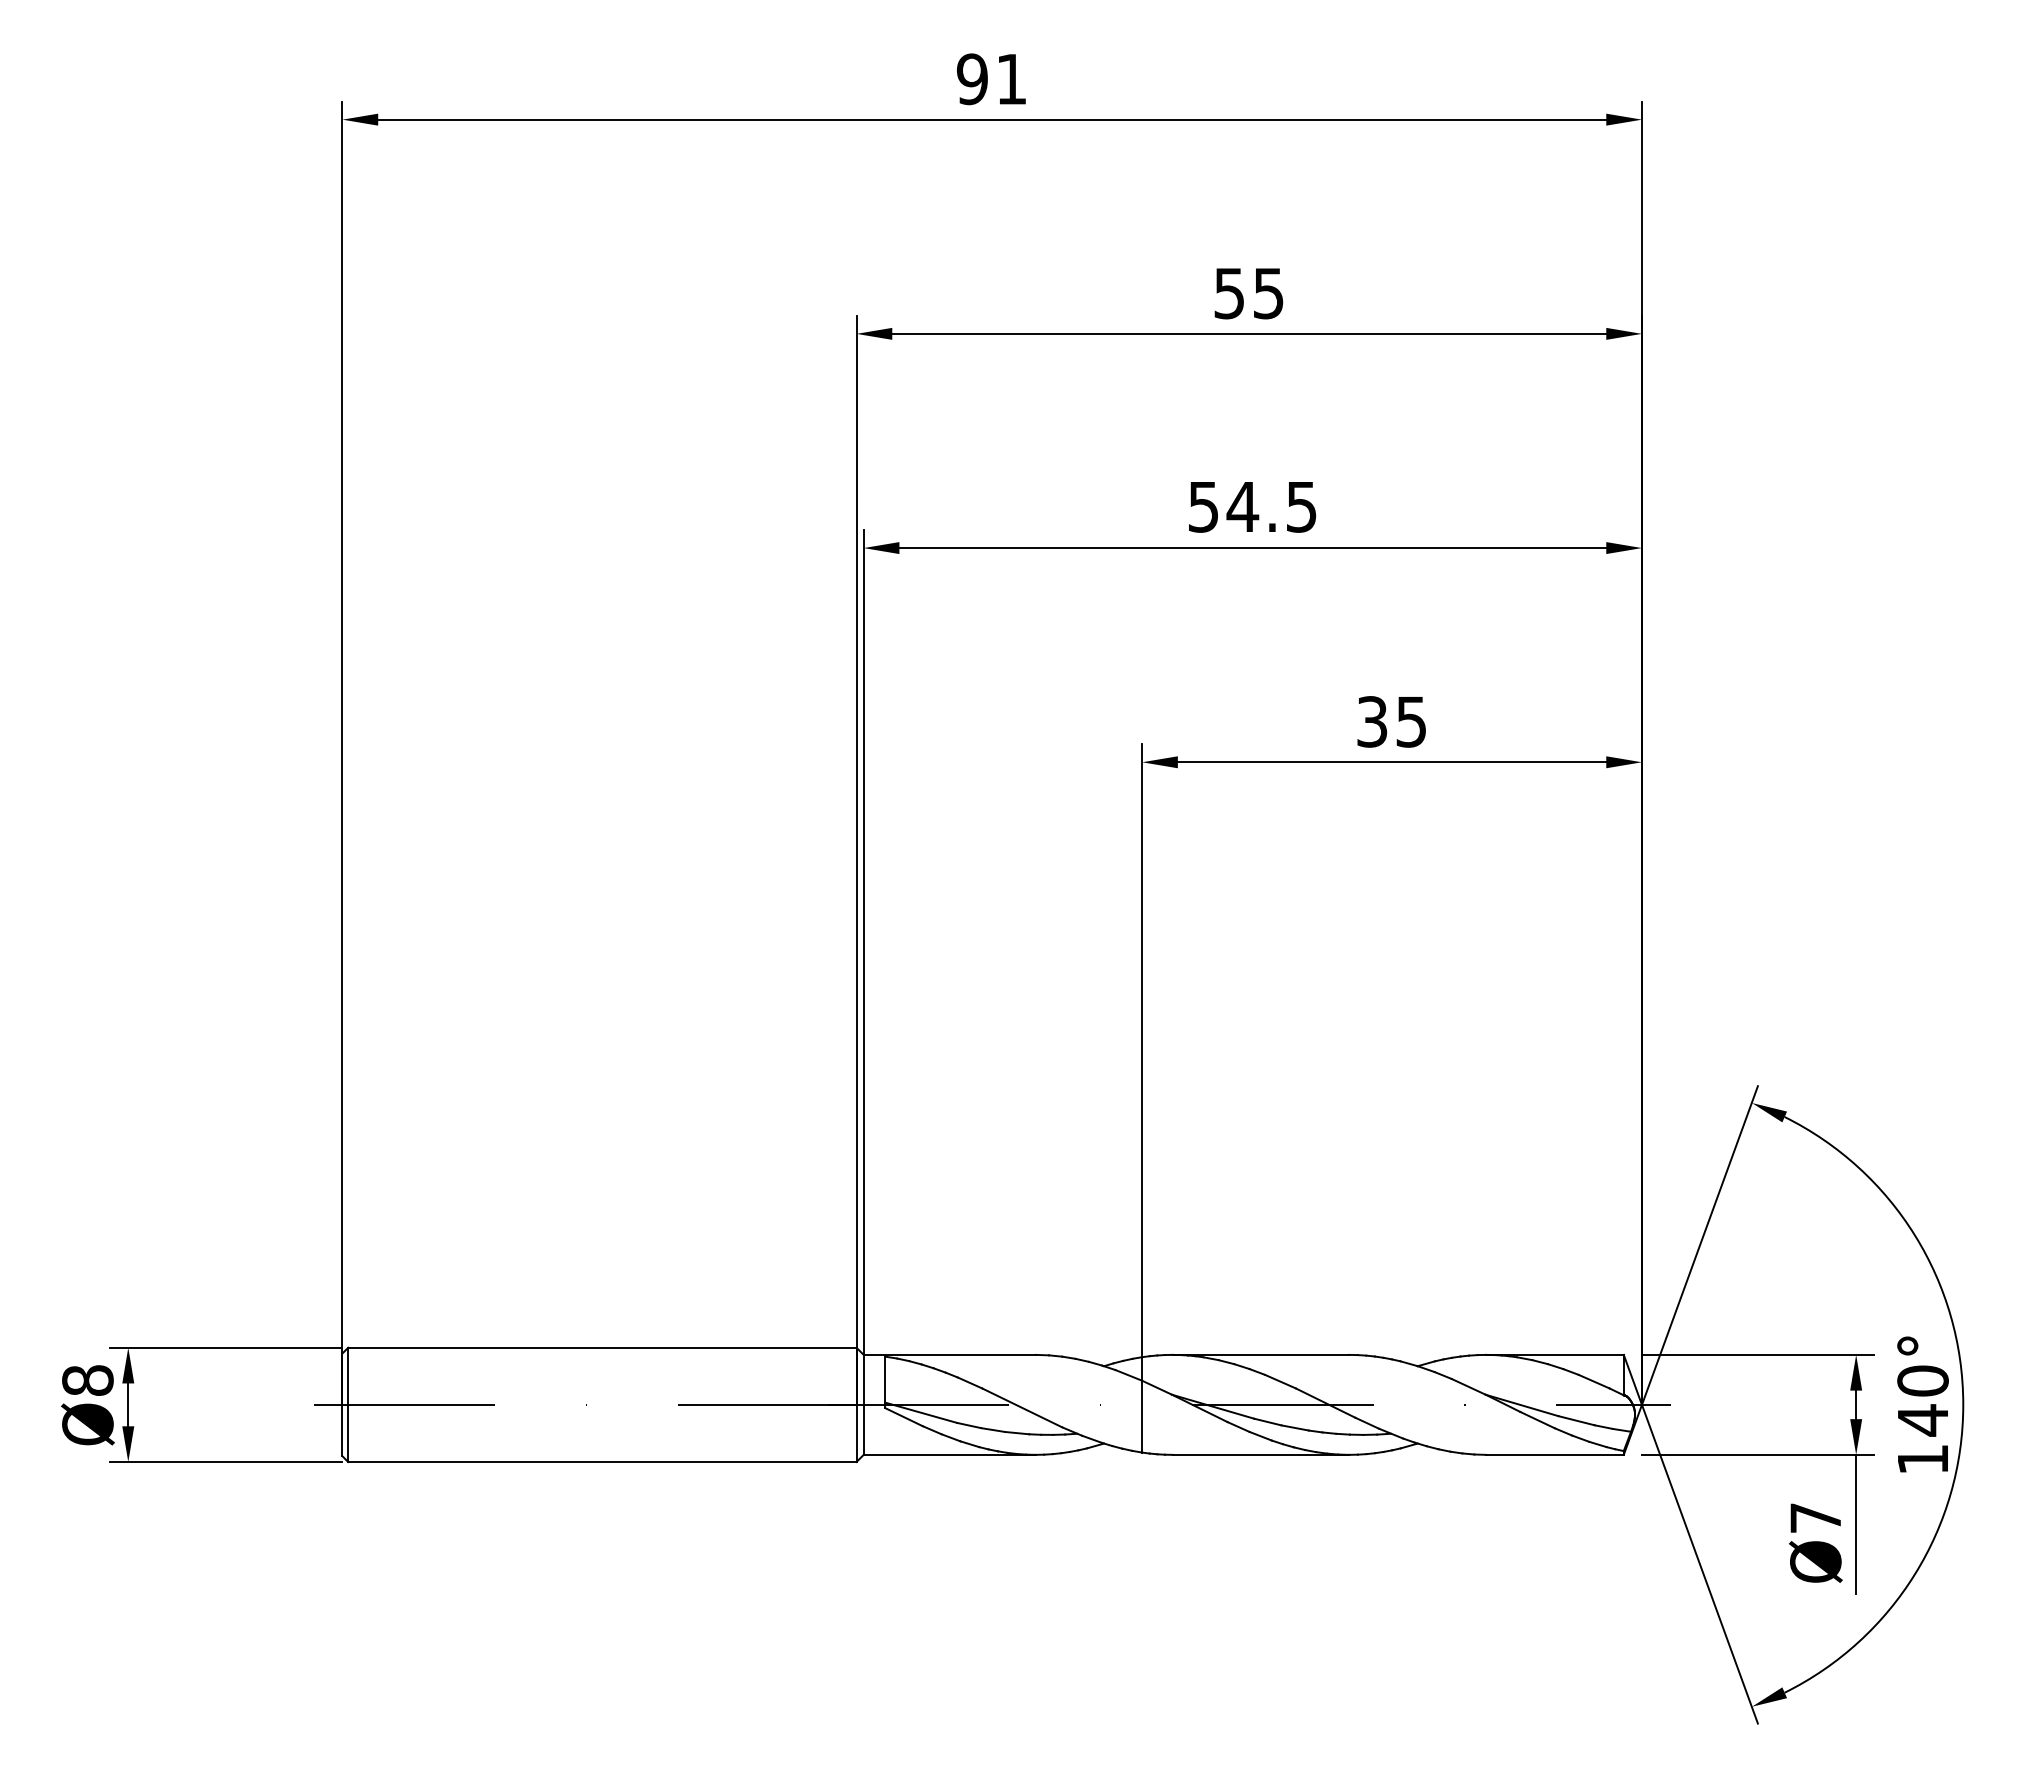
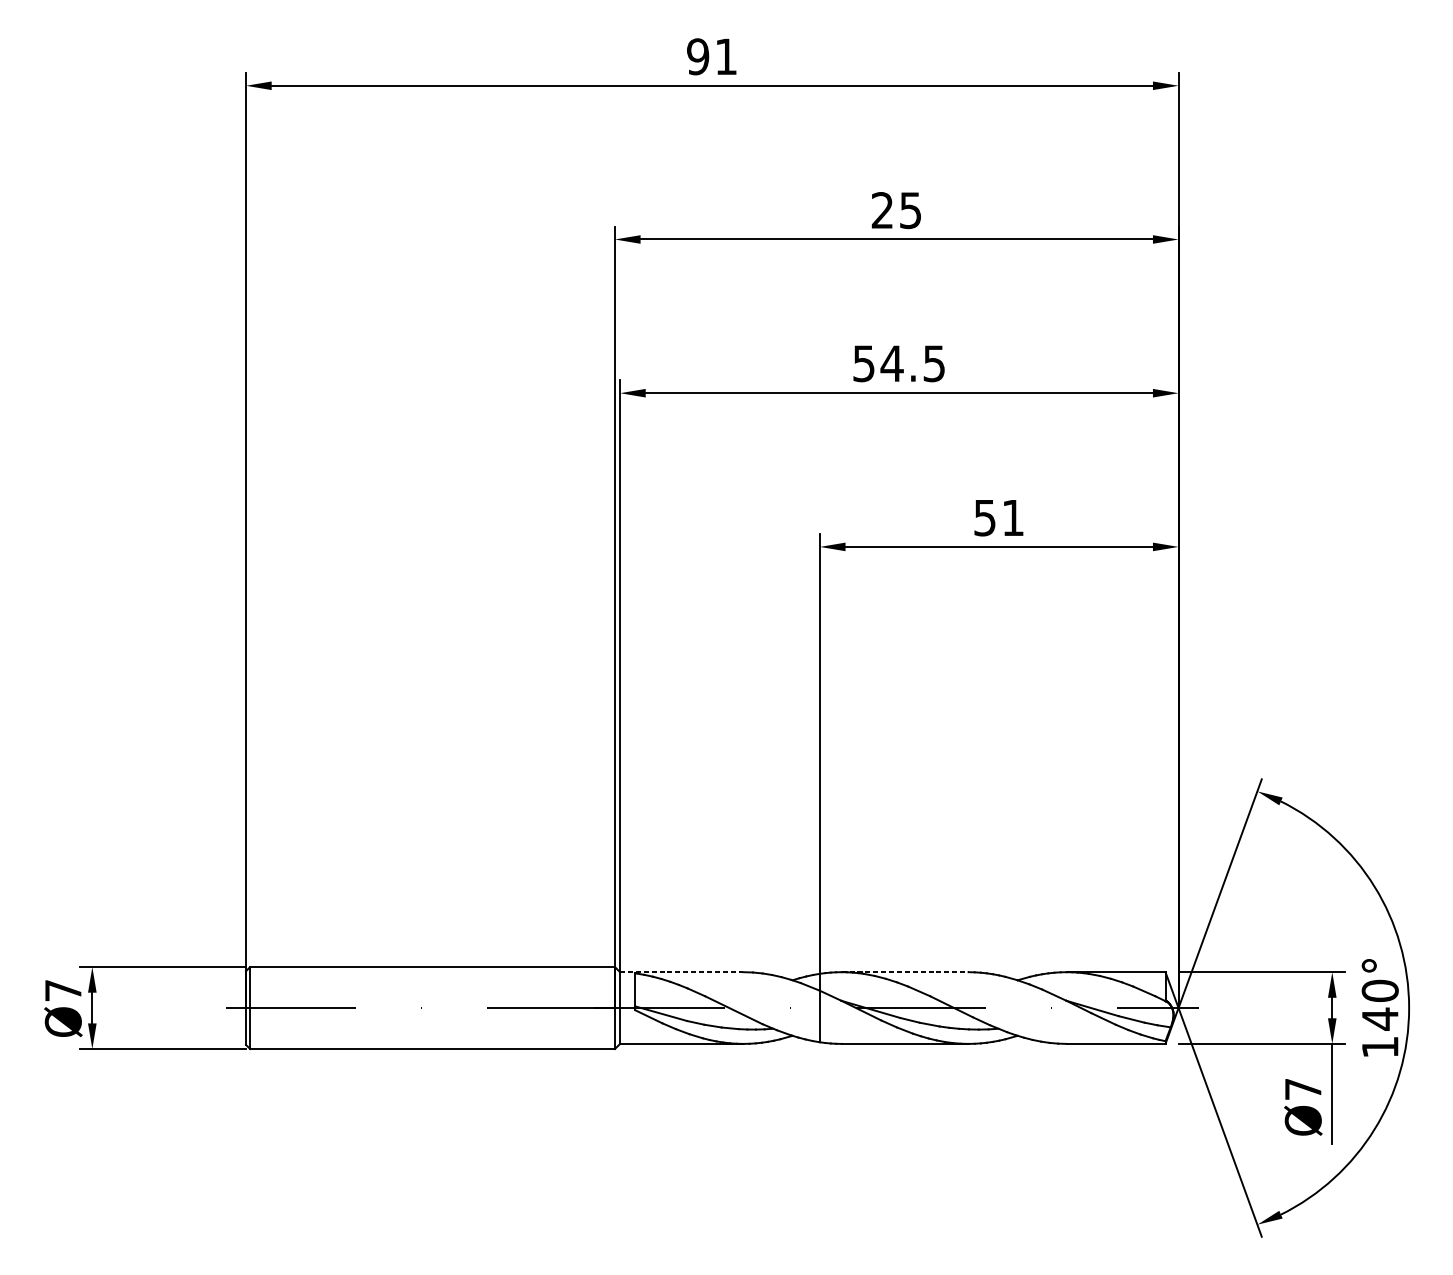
text: (1228, 293) -> (881, 210), 55 -> 25
text: (1391, 721) -> (998, 517), 35 -> 51
line: (949, 1354) -> (681, 971), solid -> dashed
line: (1261, 1354) -> (905, 971), solid -> dashed
text: (87, 1380) -> (63, 990), Ø8 -> Ø7

